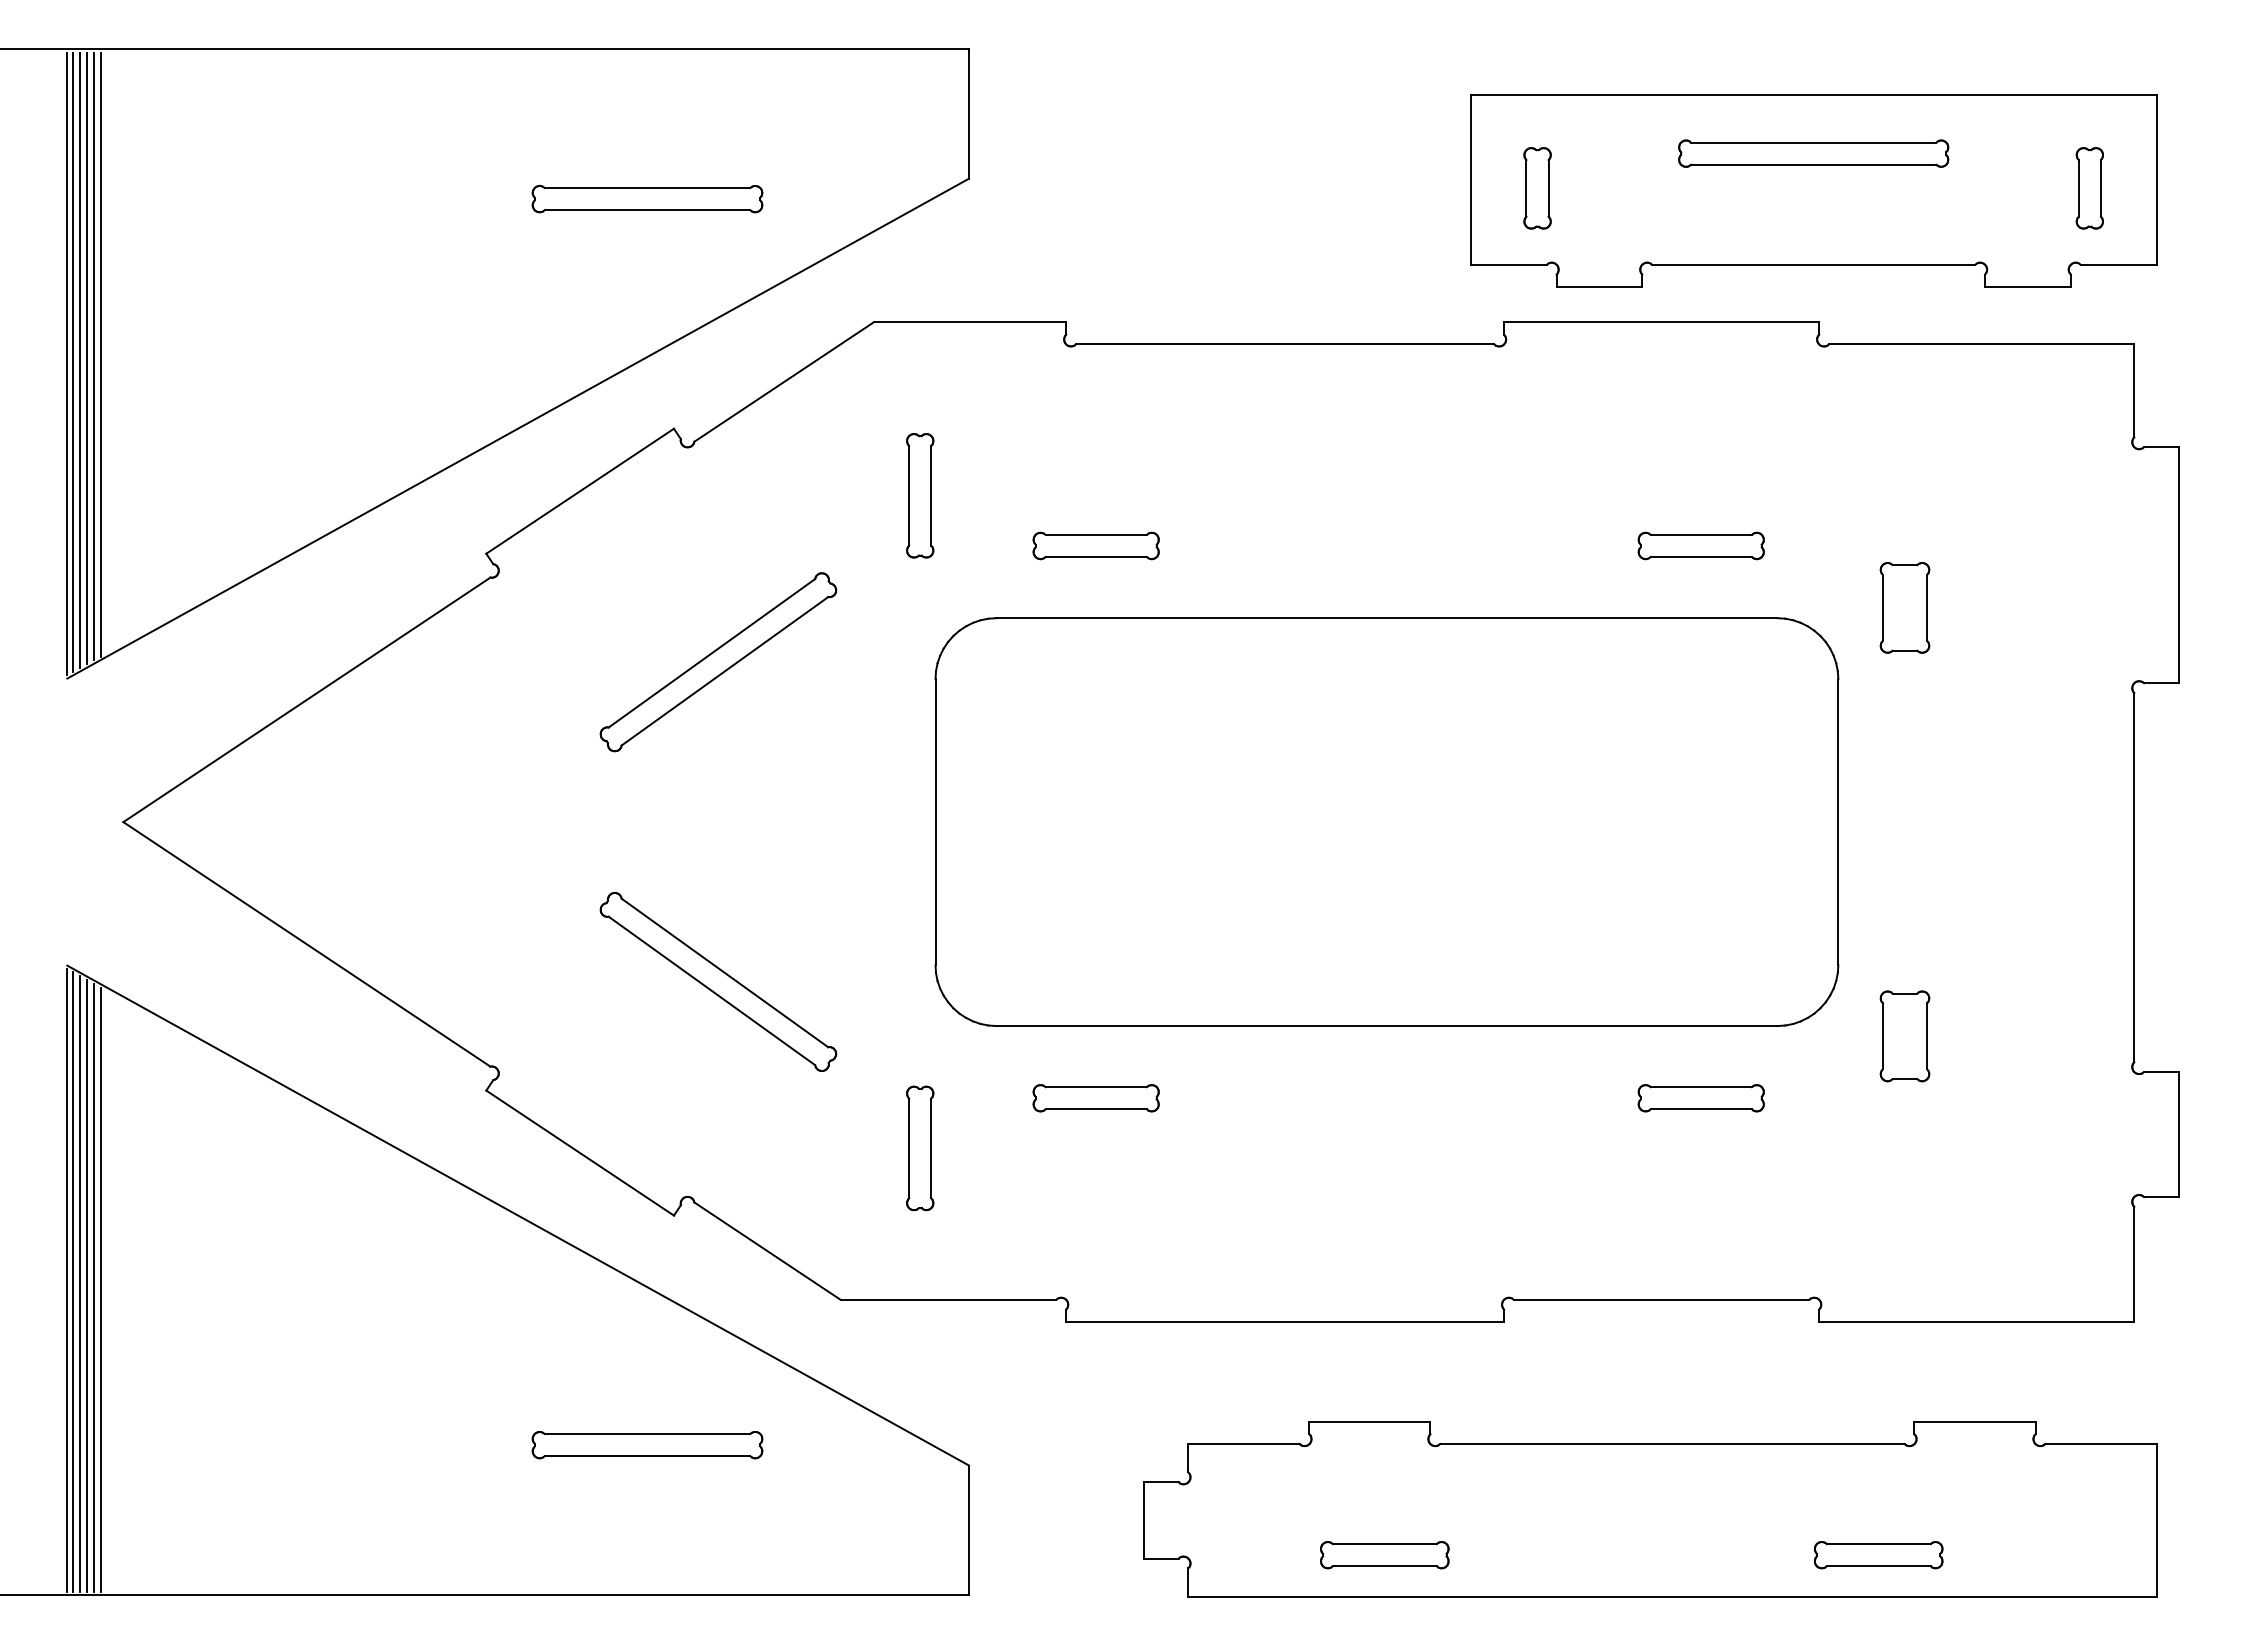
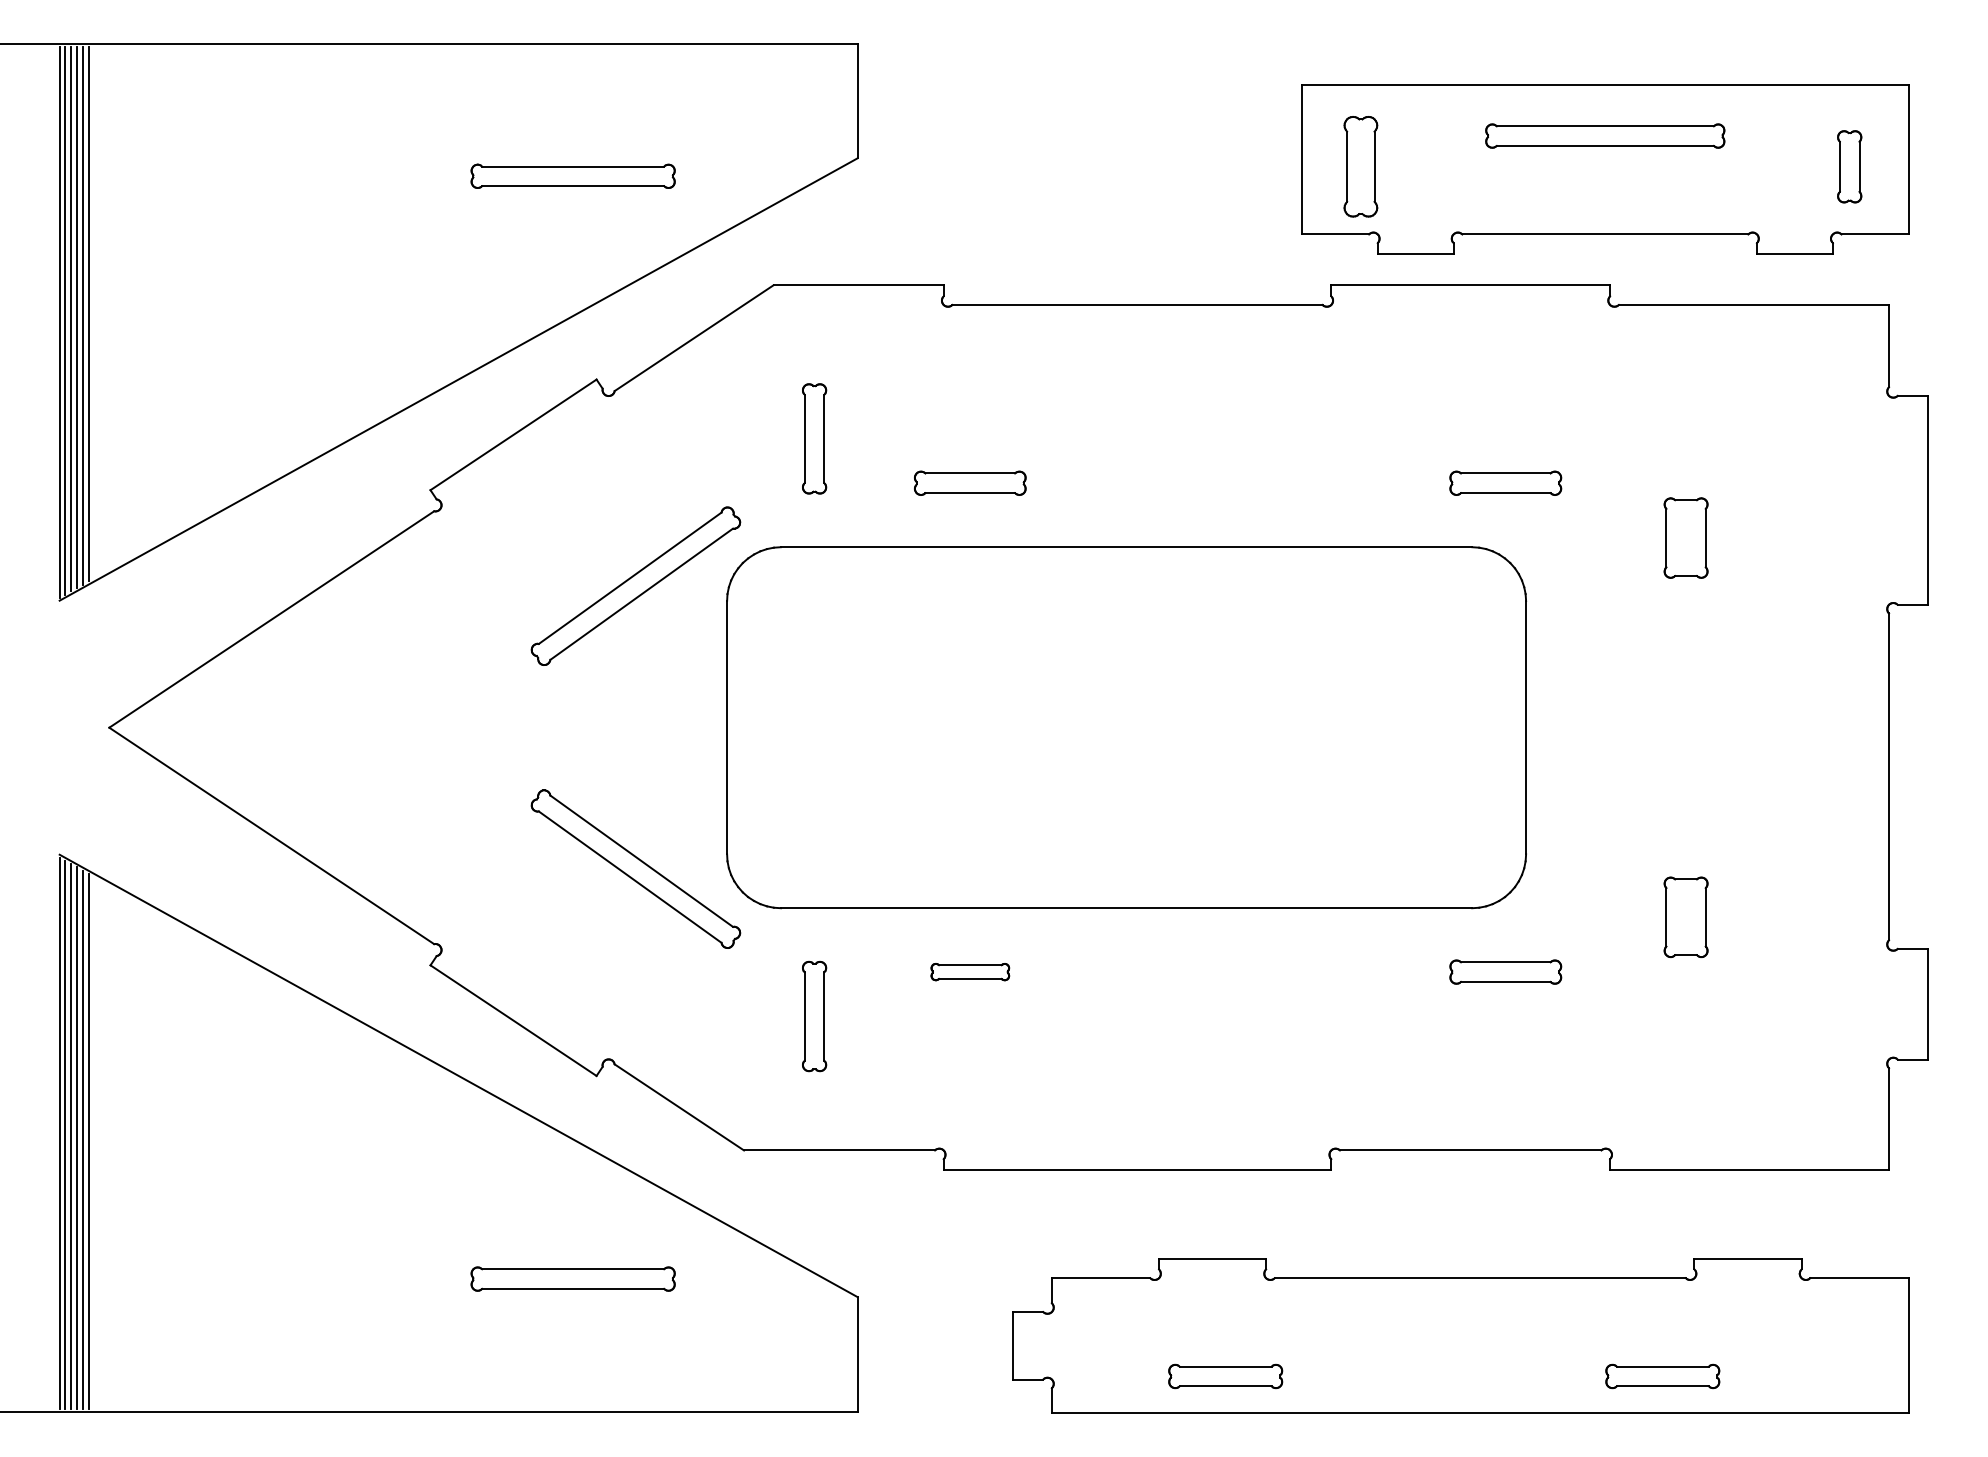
part: (1537, 187) -> (1360, 166), size x1.4
part: (1386, 821) -> (1126, 727), moved
part: (1096, 1097) -> (970, 971), size x0.7

